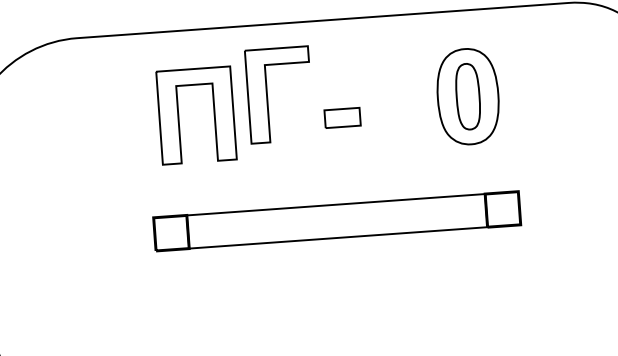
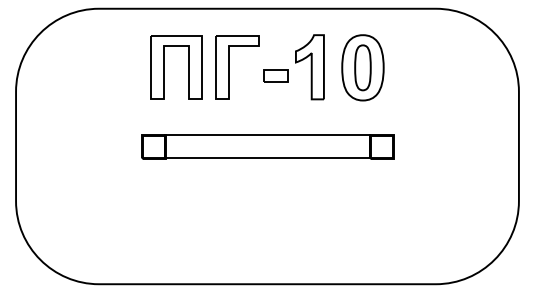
part: (268, 95) -> (229, 67), moved
part: (390, 101) -> (309, 67), added

